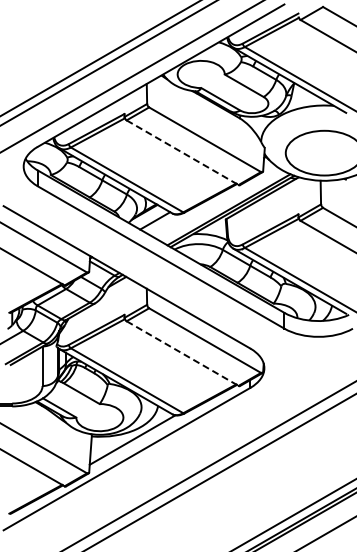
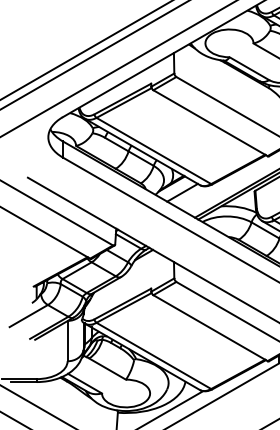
line: (182, 152) -> (210, 122), dashed -> solid
line: (182, 353) -> (210, 328), dashed -> solid

